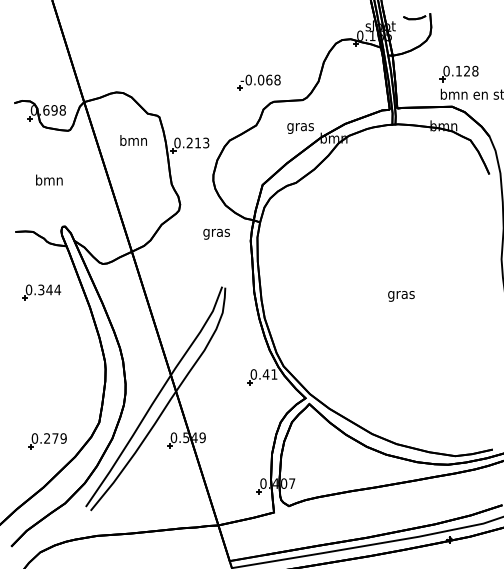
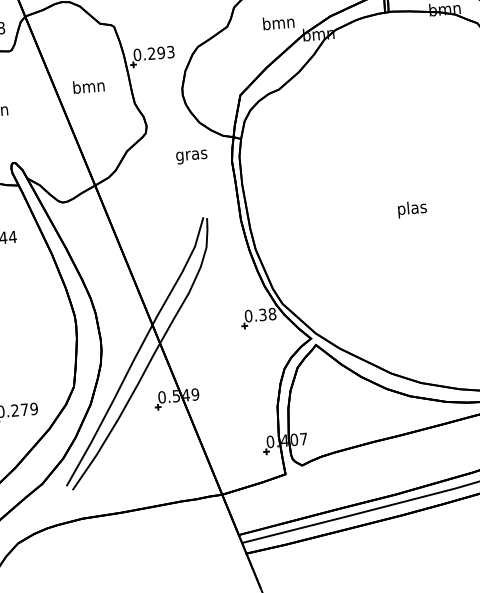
text: (300, 126) -> (278, 23), gras -> bmn
text: (133, 140) -> (88, 86), moved
text: (197, 142) -> (160, 52), 0.213 -> 0.293
text: (401, 294) -> (412, 208), gras -> plas
text: (269, 374) -> (266, 314), 0.41 -> 0.38

